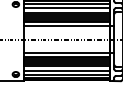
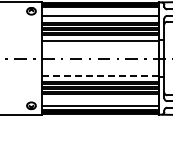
line: (66, 4) -> (99, 11), removed
line: (66, 52) -> (100, 76), solid -> dashed
line: (66, 71) -> (99, 101), removed

